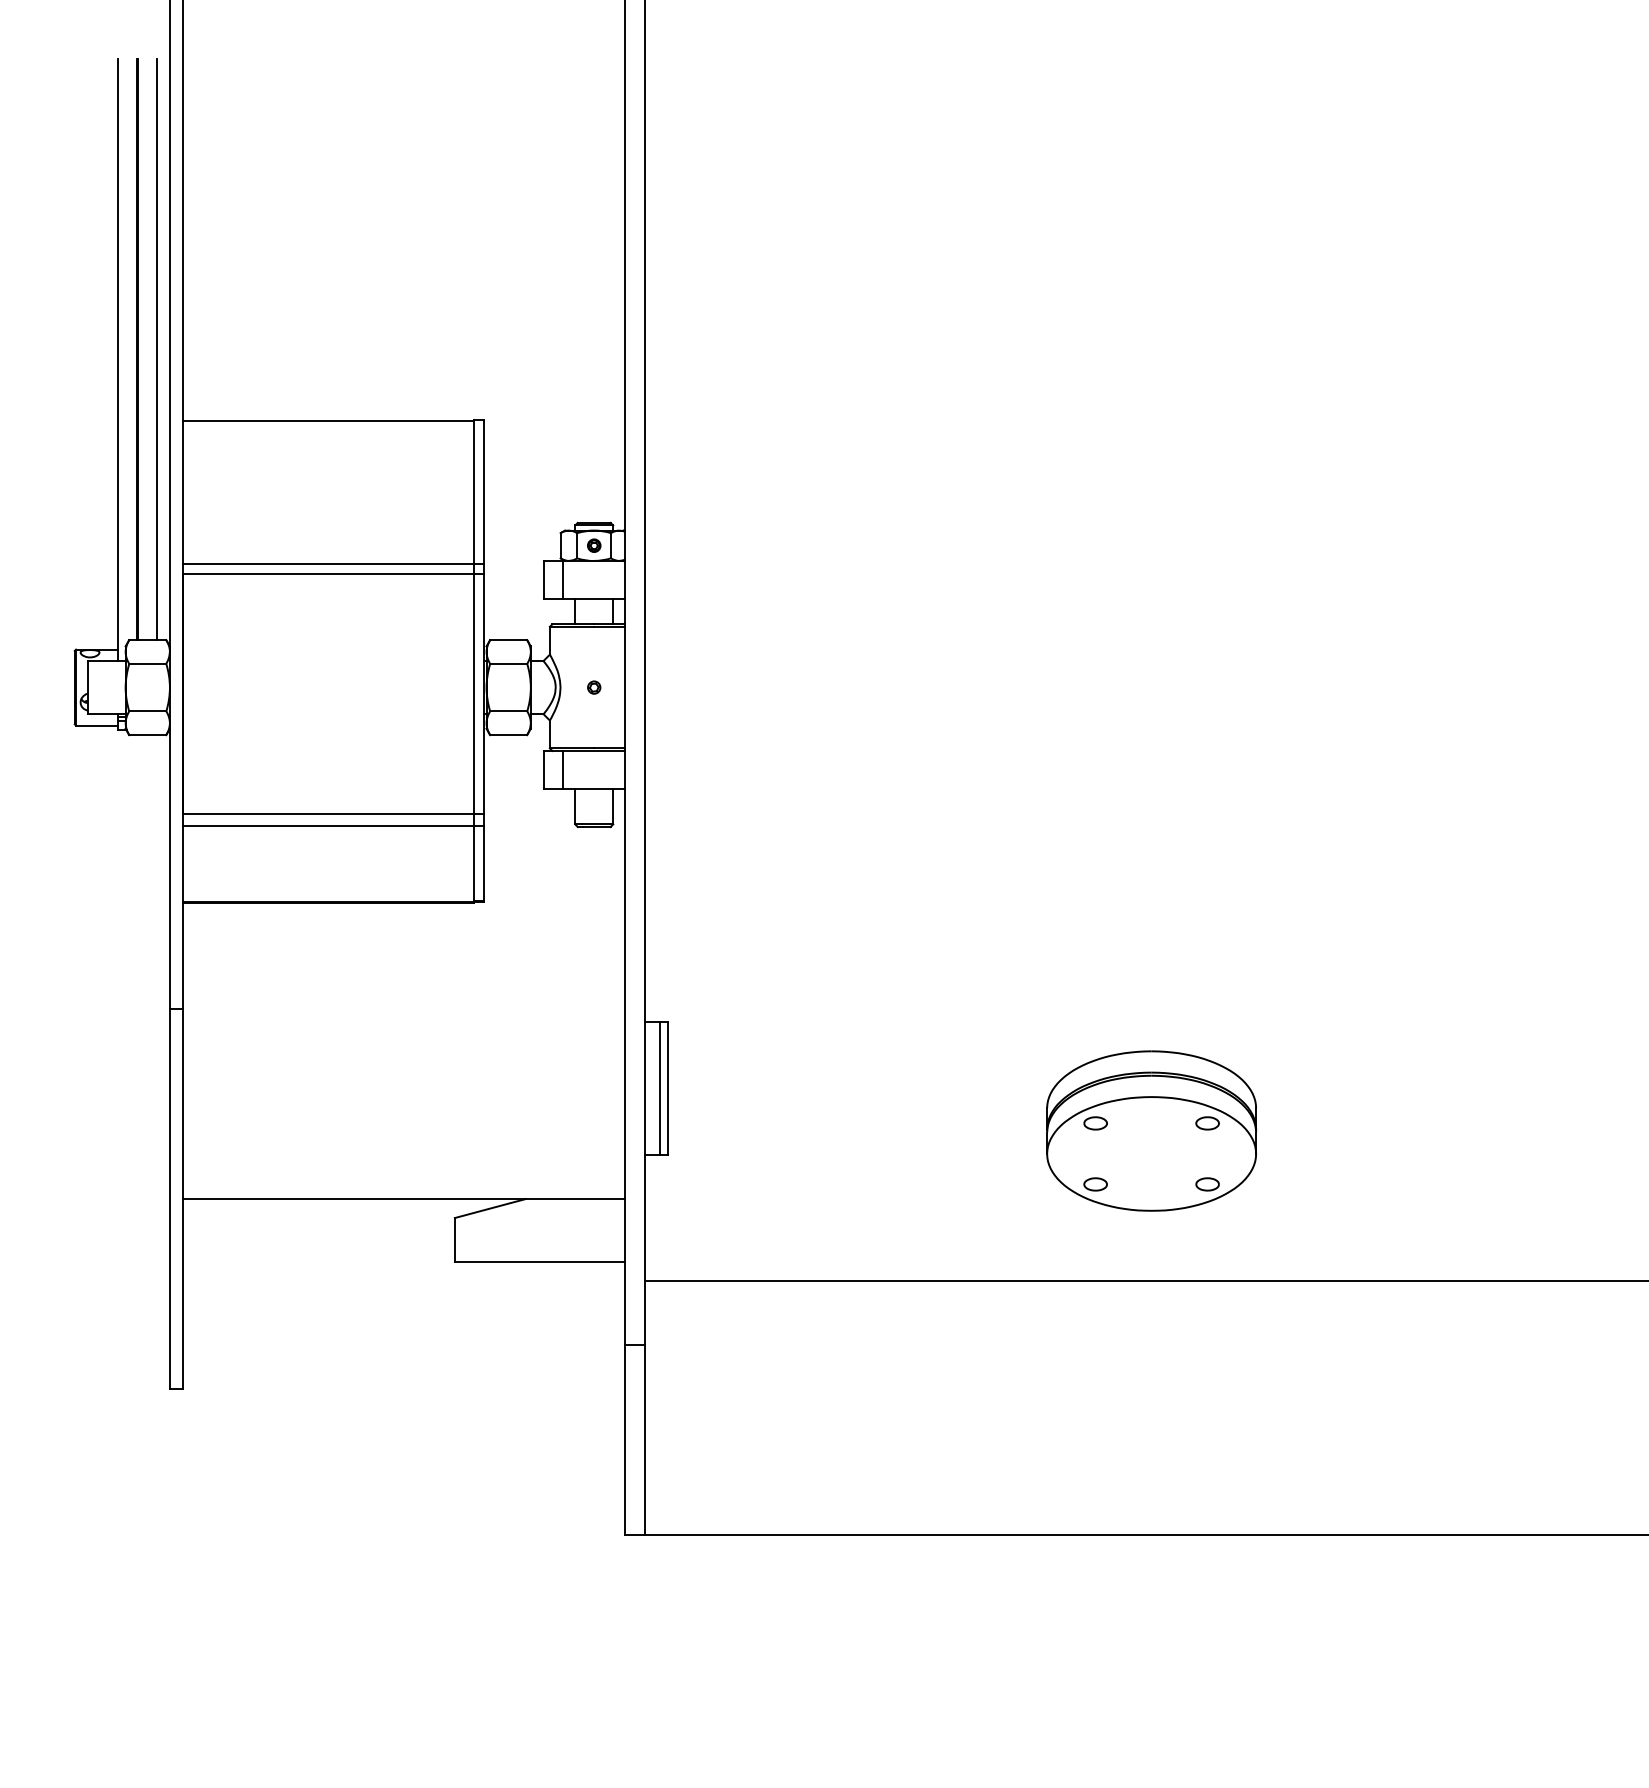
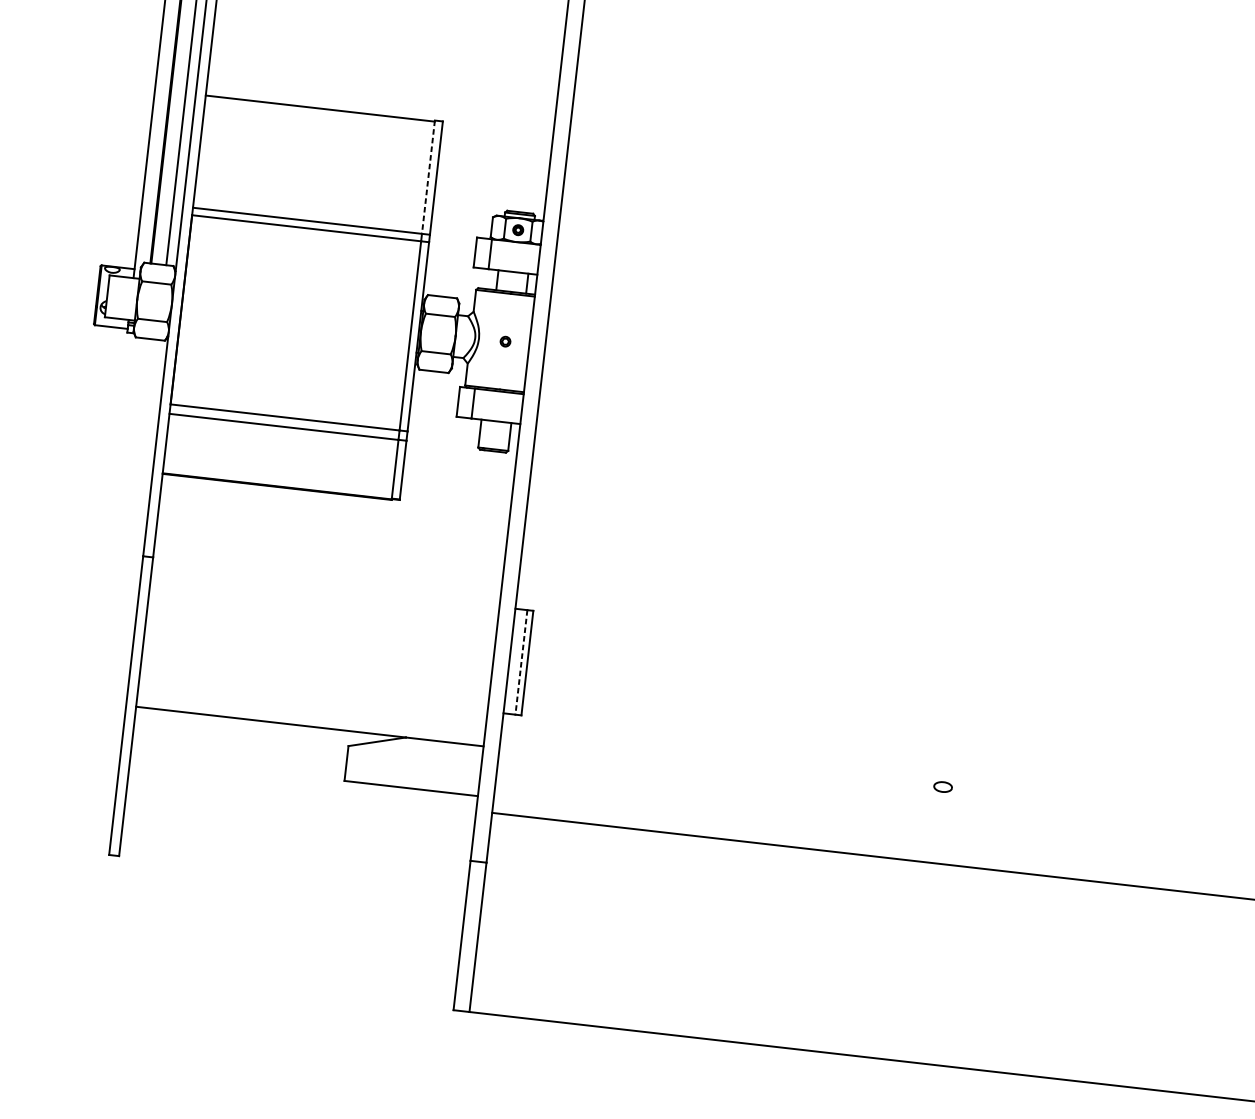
line: (473, 492) -> (428, 177), solid -> dashed
line: (660, 1088) -> (521, 662), solid -> dashed
part: (1151, 1130) -> (903, 739), removed

